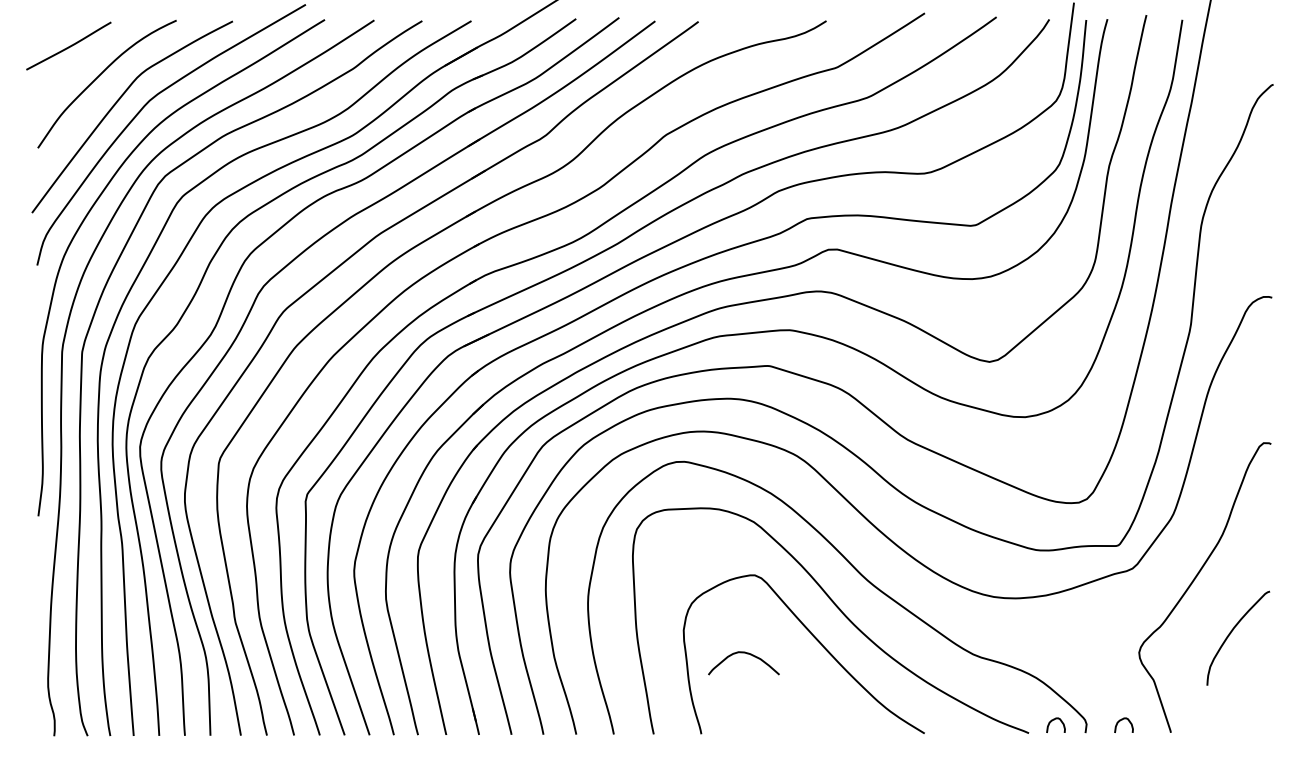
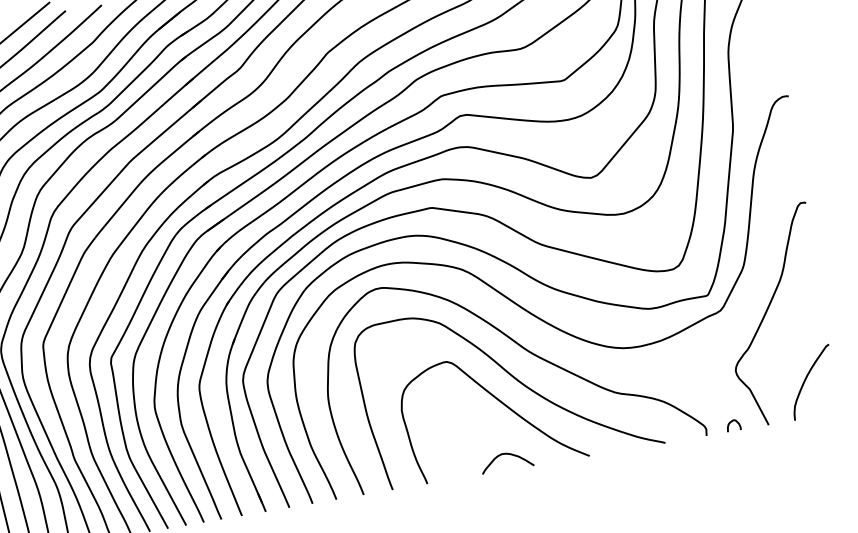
curve: (1231, 633) -> (806, 379), moved
curve: (747, 654) -> (508, 454), moved
curve: (1054, 720) -> (682, 430), removed

